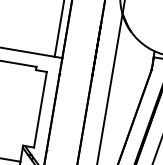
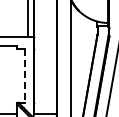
line: (39, 110) -> (24, 76), solid -> dashed

